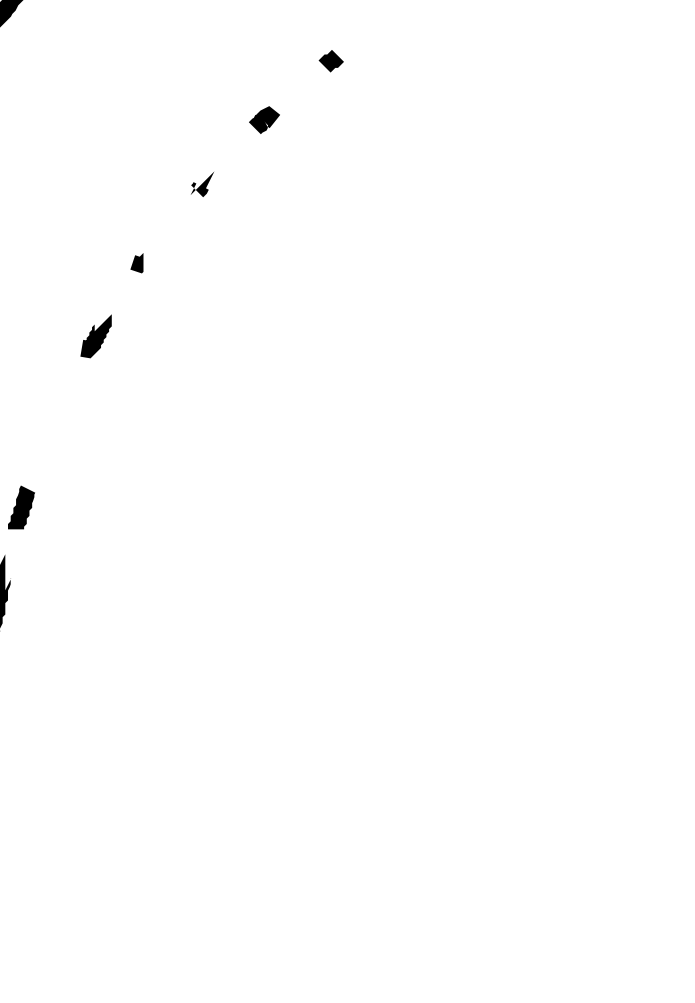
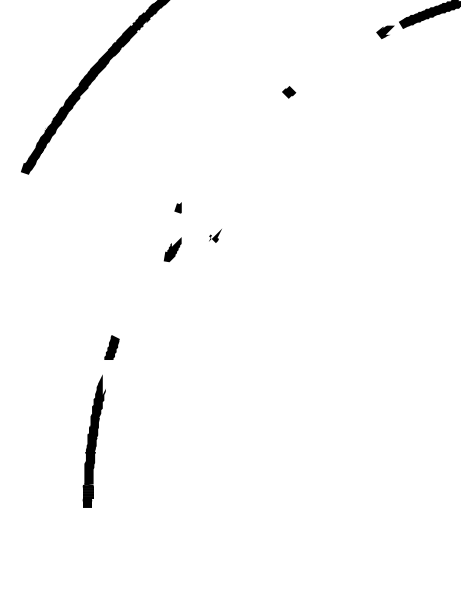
part: (263, 119) -> (250, 125), removed
curve: (202, 183) -> (215, 235), moved
curve: (95, 336) -> (172, 249), moved

